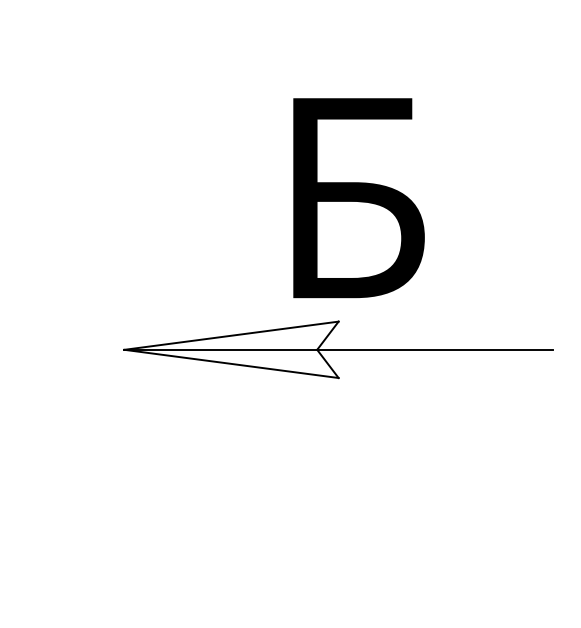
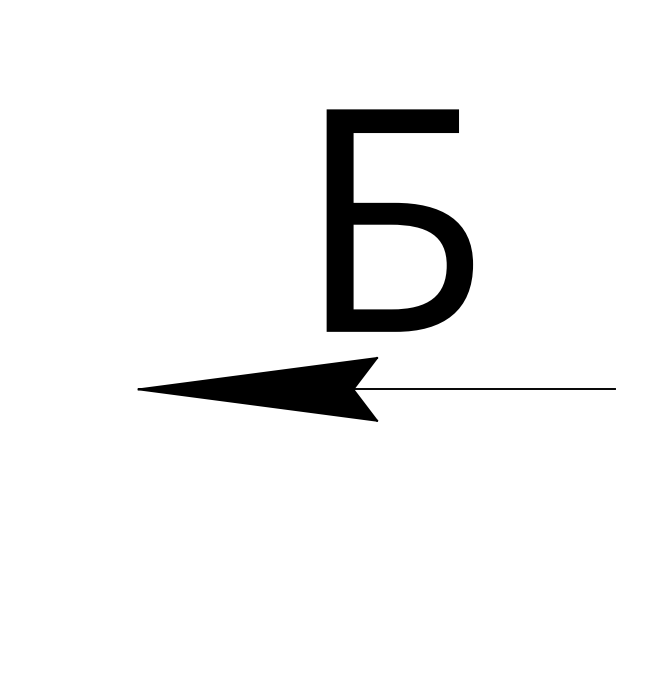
fill: (231, 349) -> (257, 389), added

